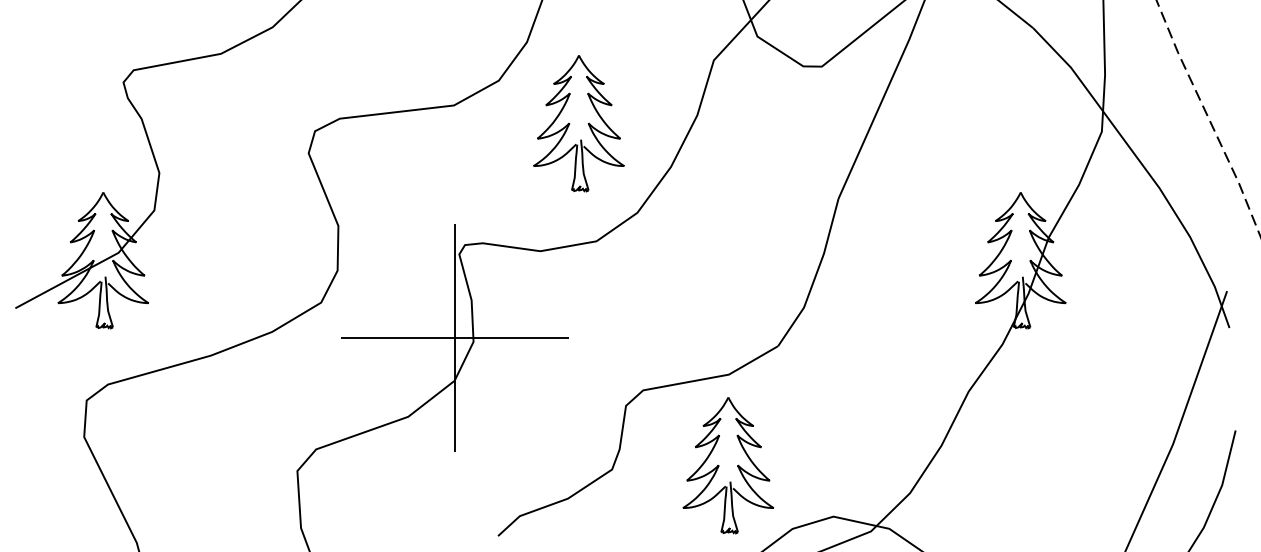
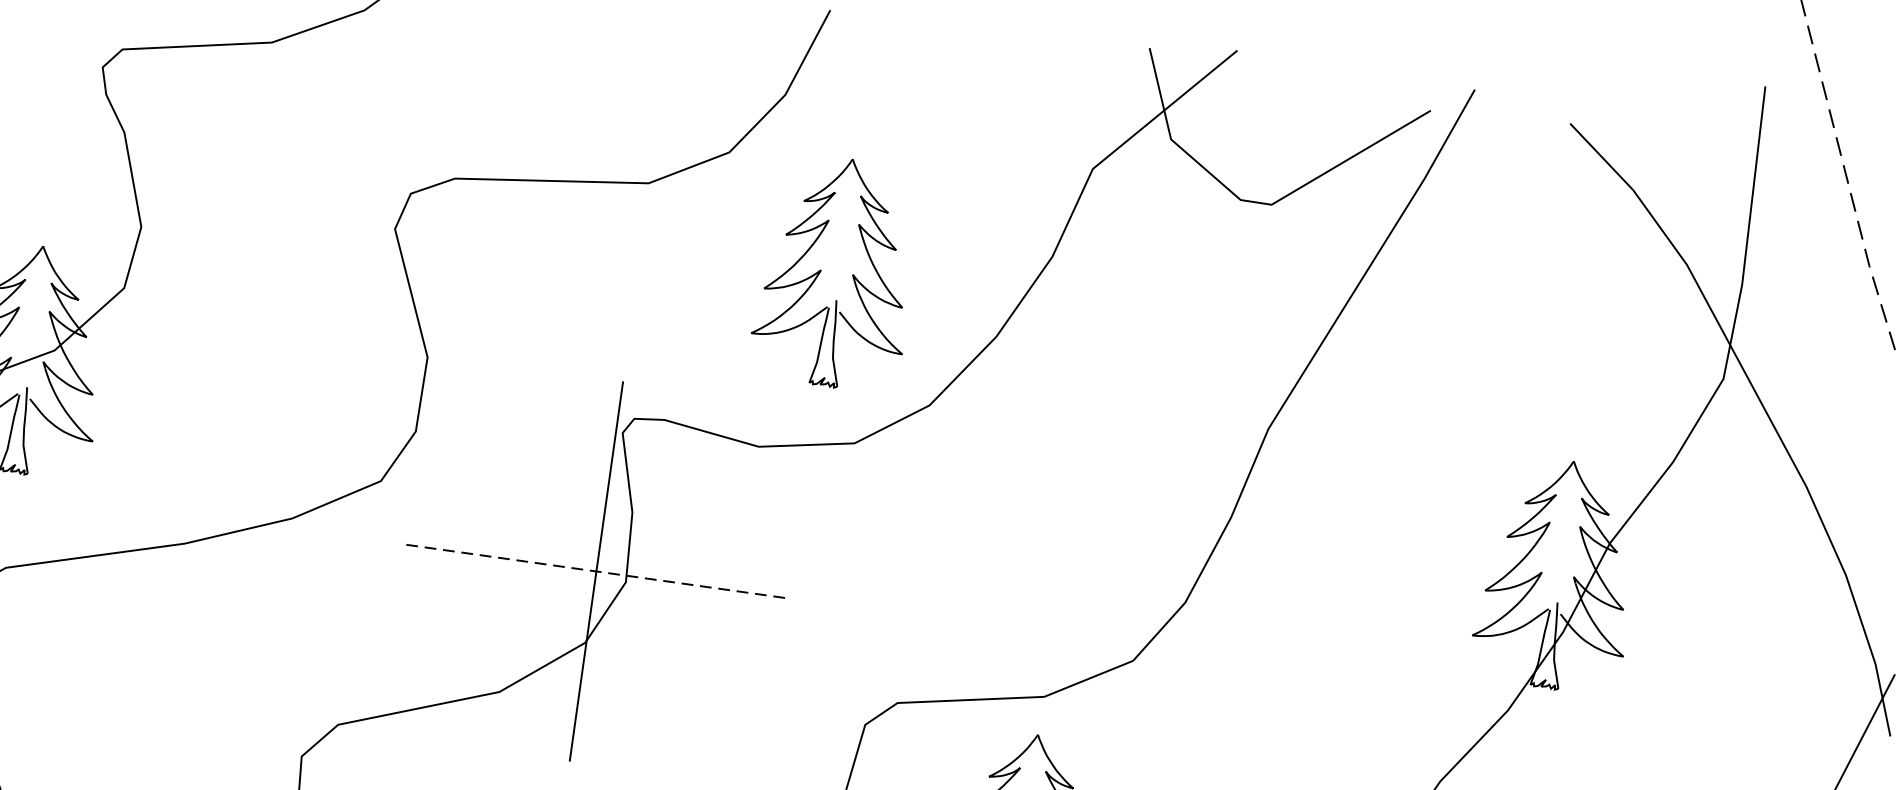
part: (578, 123) -> (836, 272), moved
line: (455, 337) -> (596, 570), solid -> dashed

